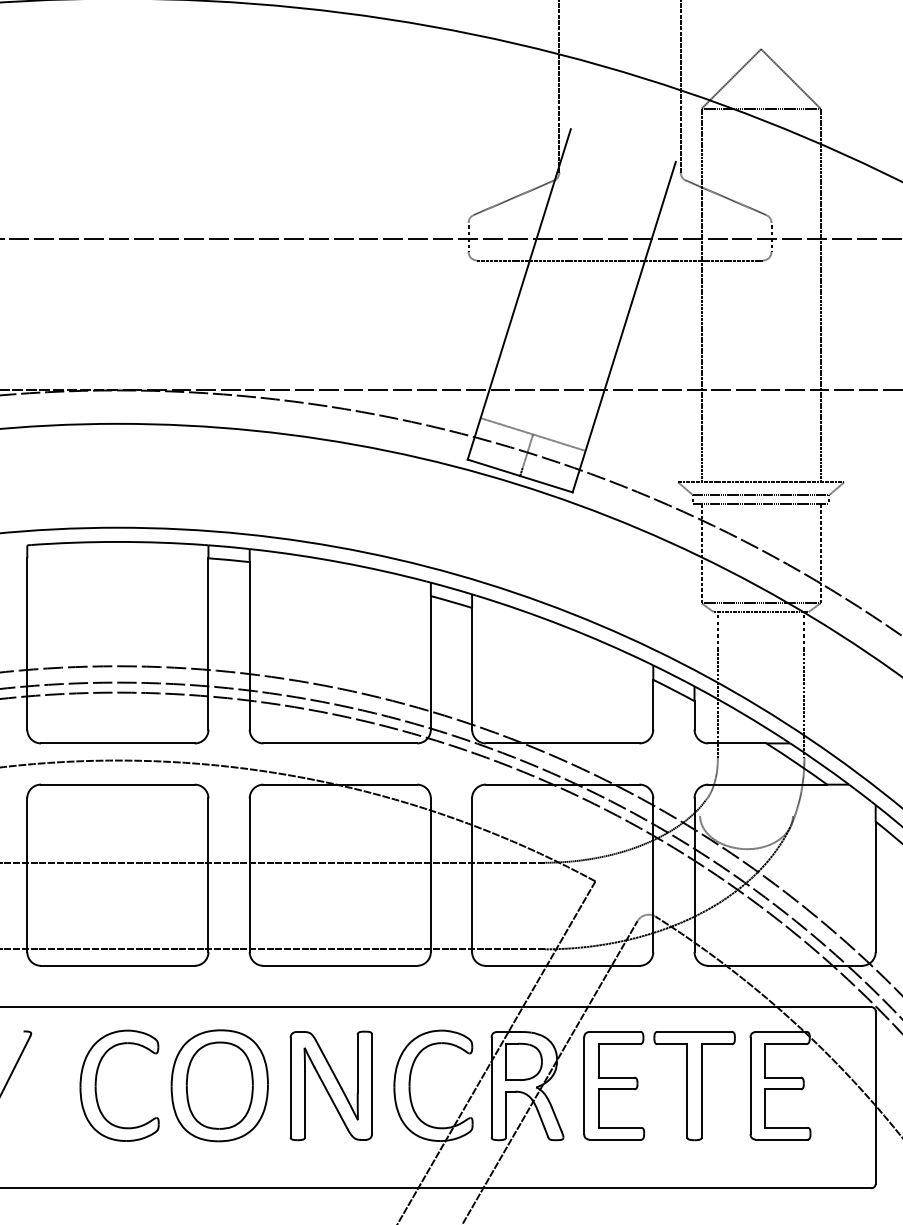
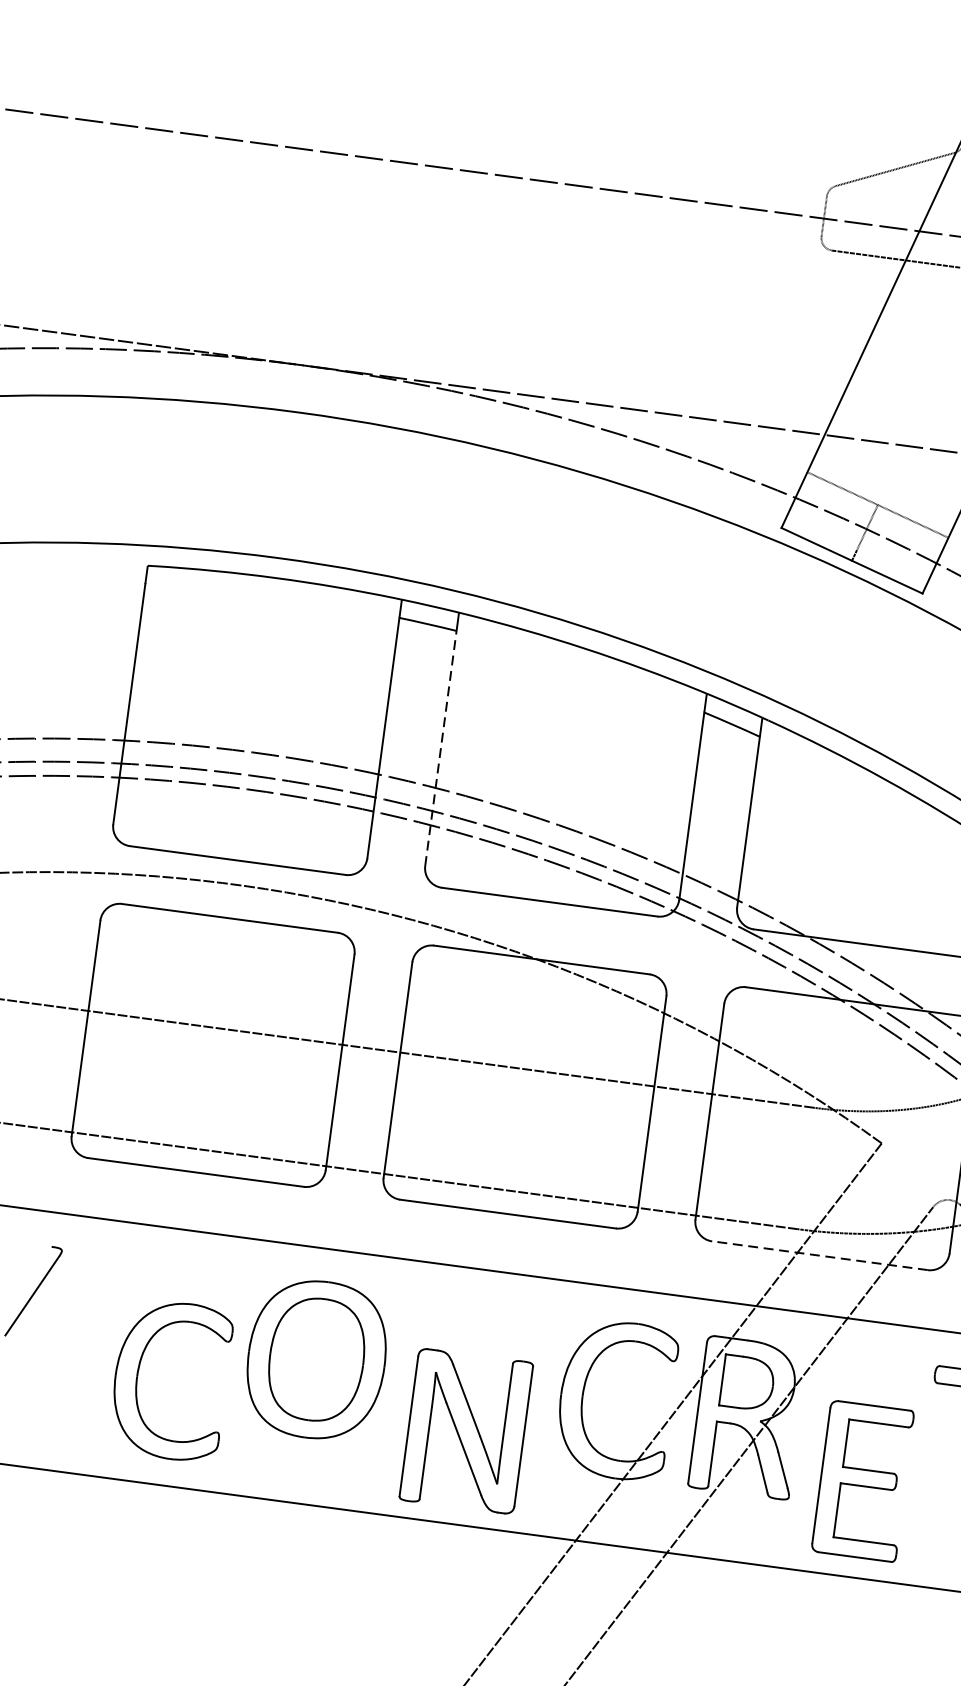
line: (249, 645) -> (440, 747), solid -> dashed
line: (562, 965) -> (819, 1255), solid -> dashed
part: (96, 1085) -> (138, 1375), moved
part: (330, 1085) -> (465, 1430), moved
part: (614, 1085) -> (863, 1480), moved

